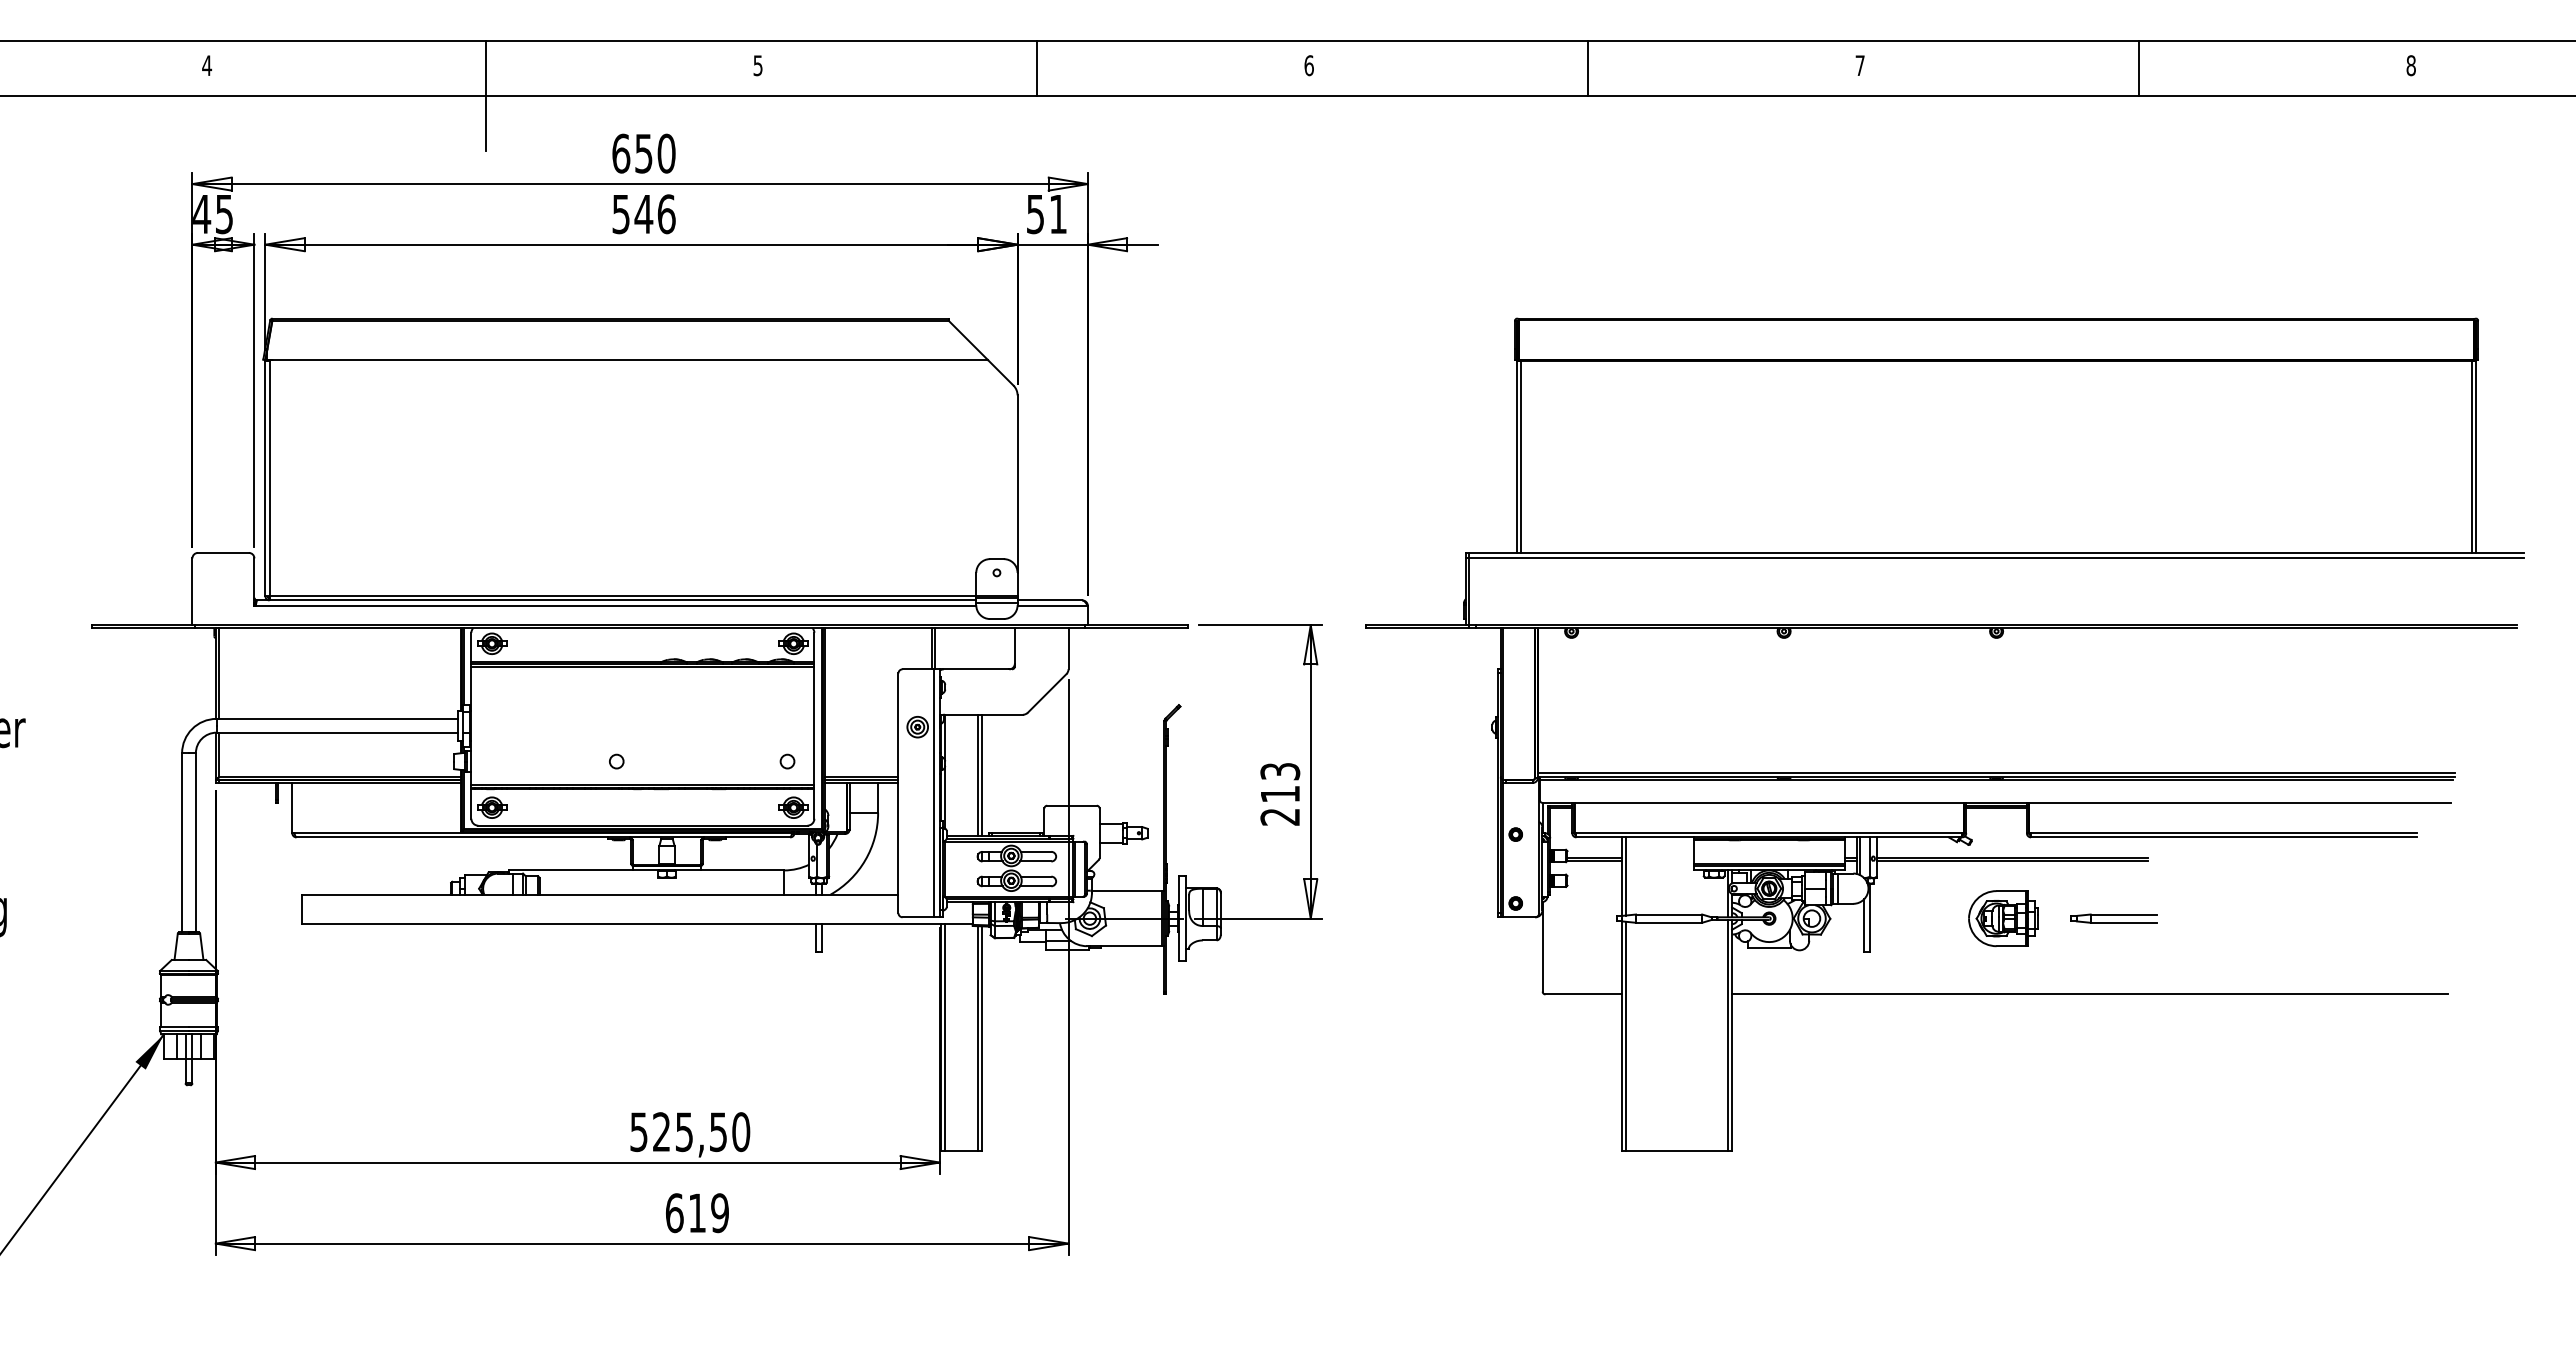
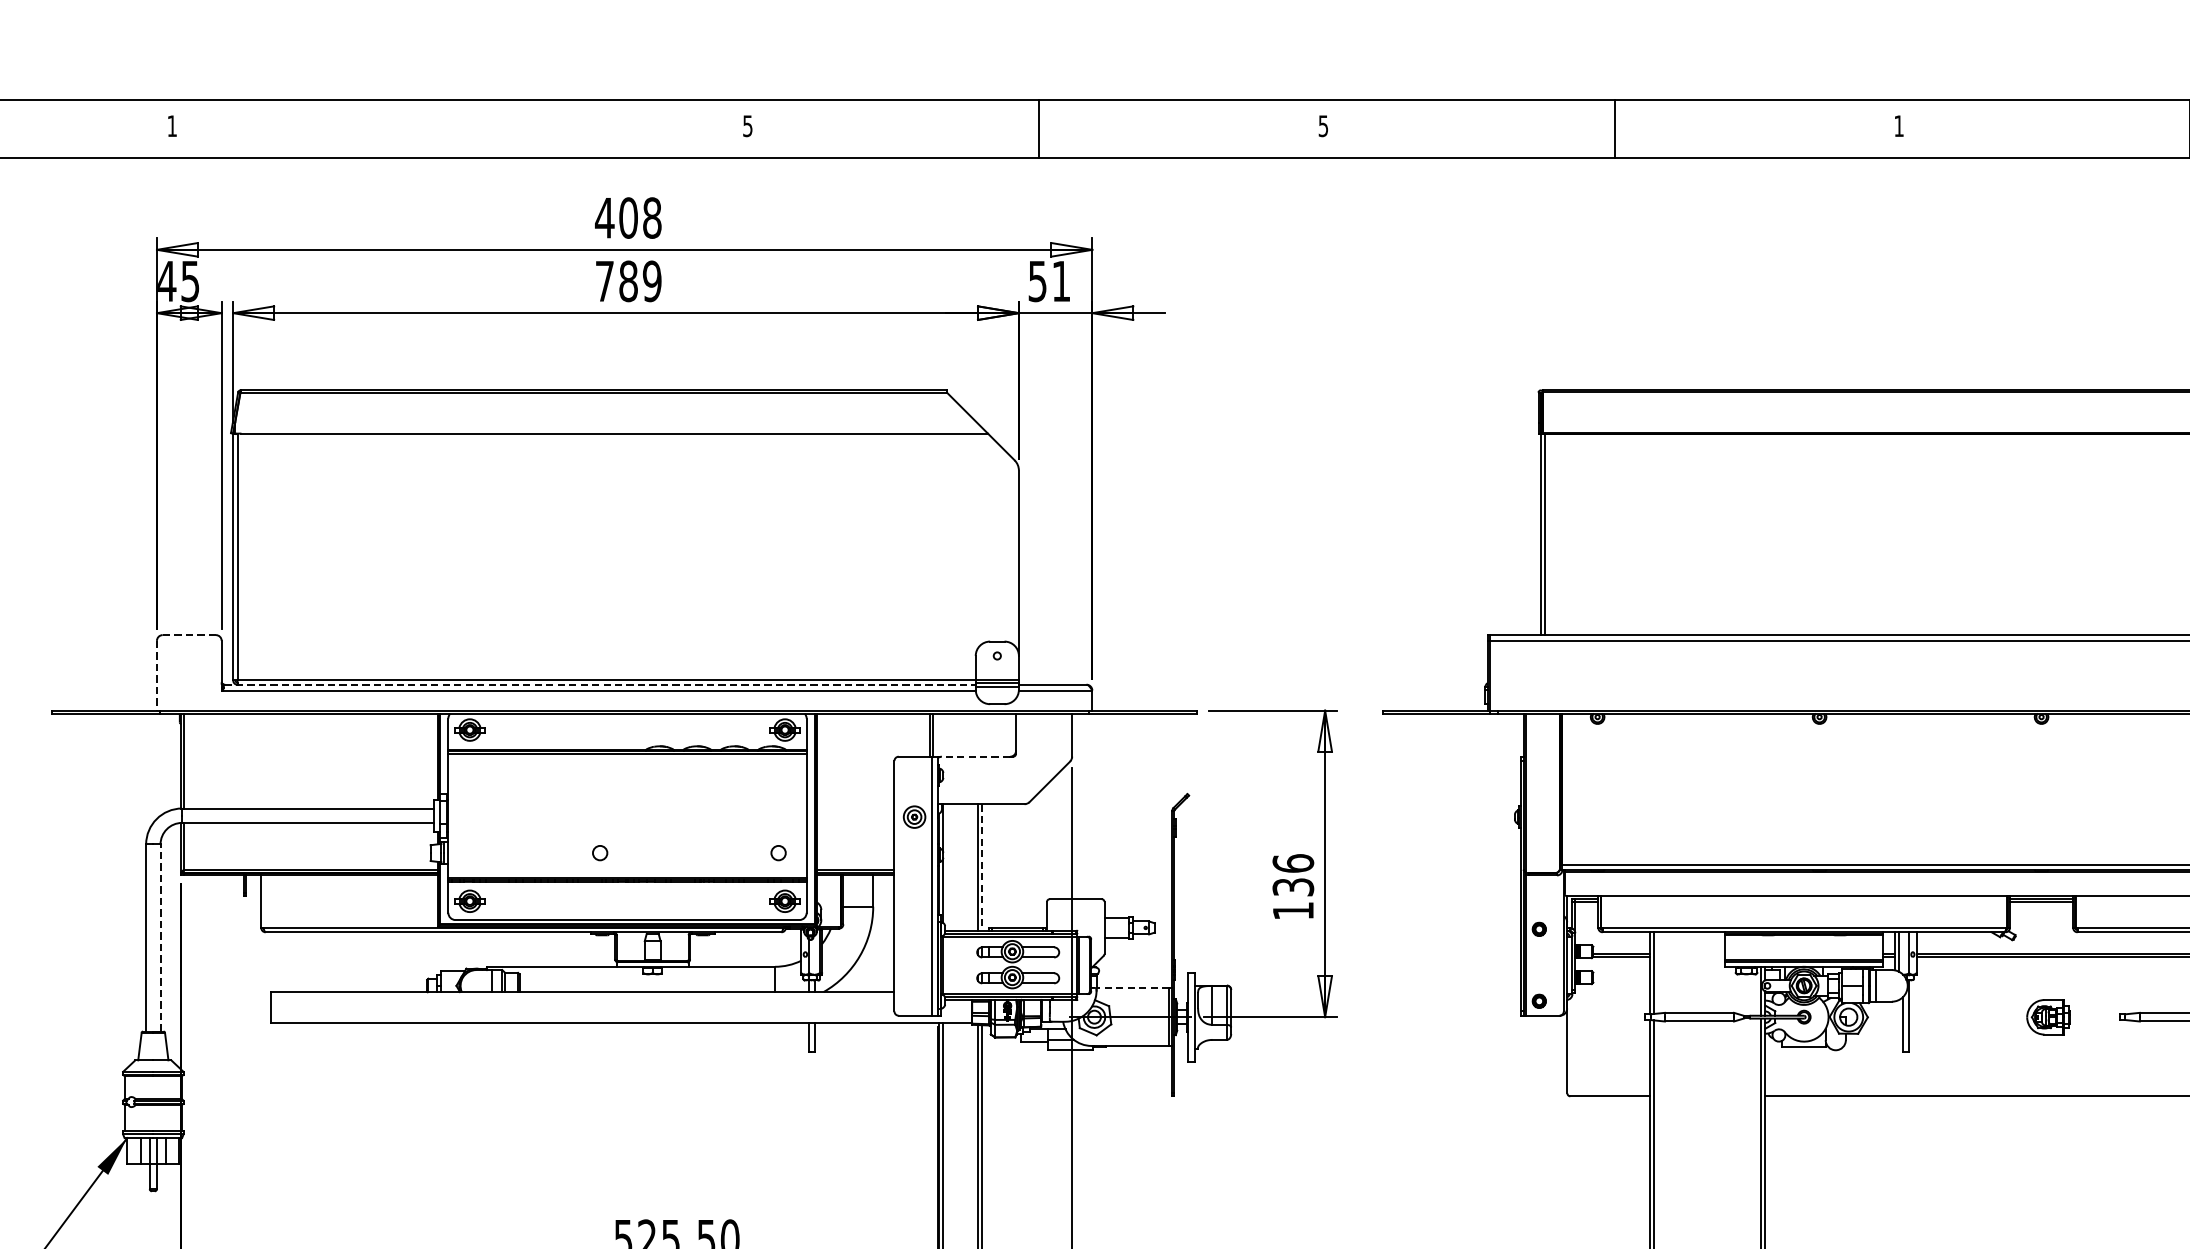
text: (207, 65) -> (172, 125), 4 -> 1
text: (1308, 65) -> (1322, 125), 6 -> 5
text: (1859, 65) -> (1898, 125), 7 -> 1
line: (485, 95) -> (463, 157), removed
text: (643, 153) -> (628, 217), 650 -> 408
text: (643, 214) -> (628, 281), 546 -> 789
line: (223, 552) -> (189, 634), solid -> dashed
line: (192, 592) -> (157, 676), solid -> dashed
line: (616, 600) -> (599, 684), solid -> dashed
line: (974, 669) -> (973, 756), solid -> dashed
line: (982, 775) -> (982, 867), solid -> dashed
text: (1280, 793) -> (1293, 886), 213 -> 136
line: (195, 842) -> (160, 937), solid -> dashed
line: (1126, 891) -> (1132, 988), solid -> dashed
part: (2003, 918) -> (2048, 1017), size x0.6

